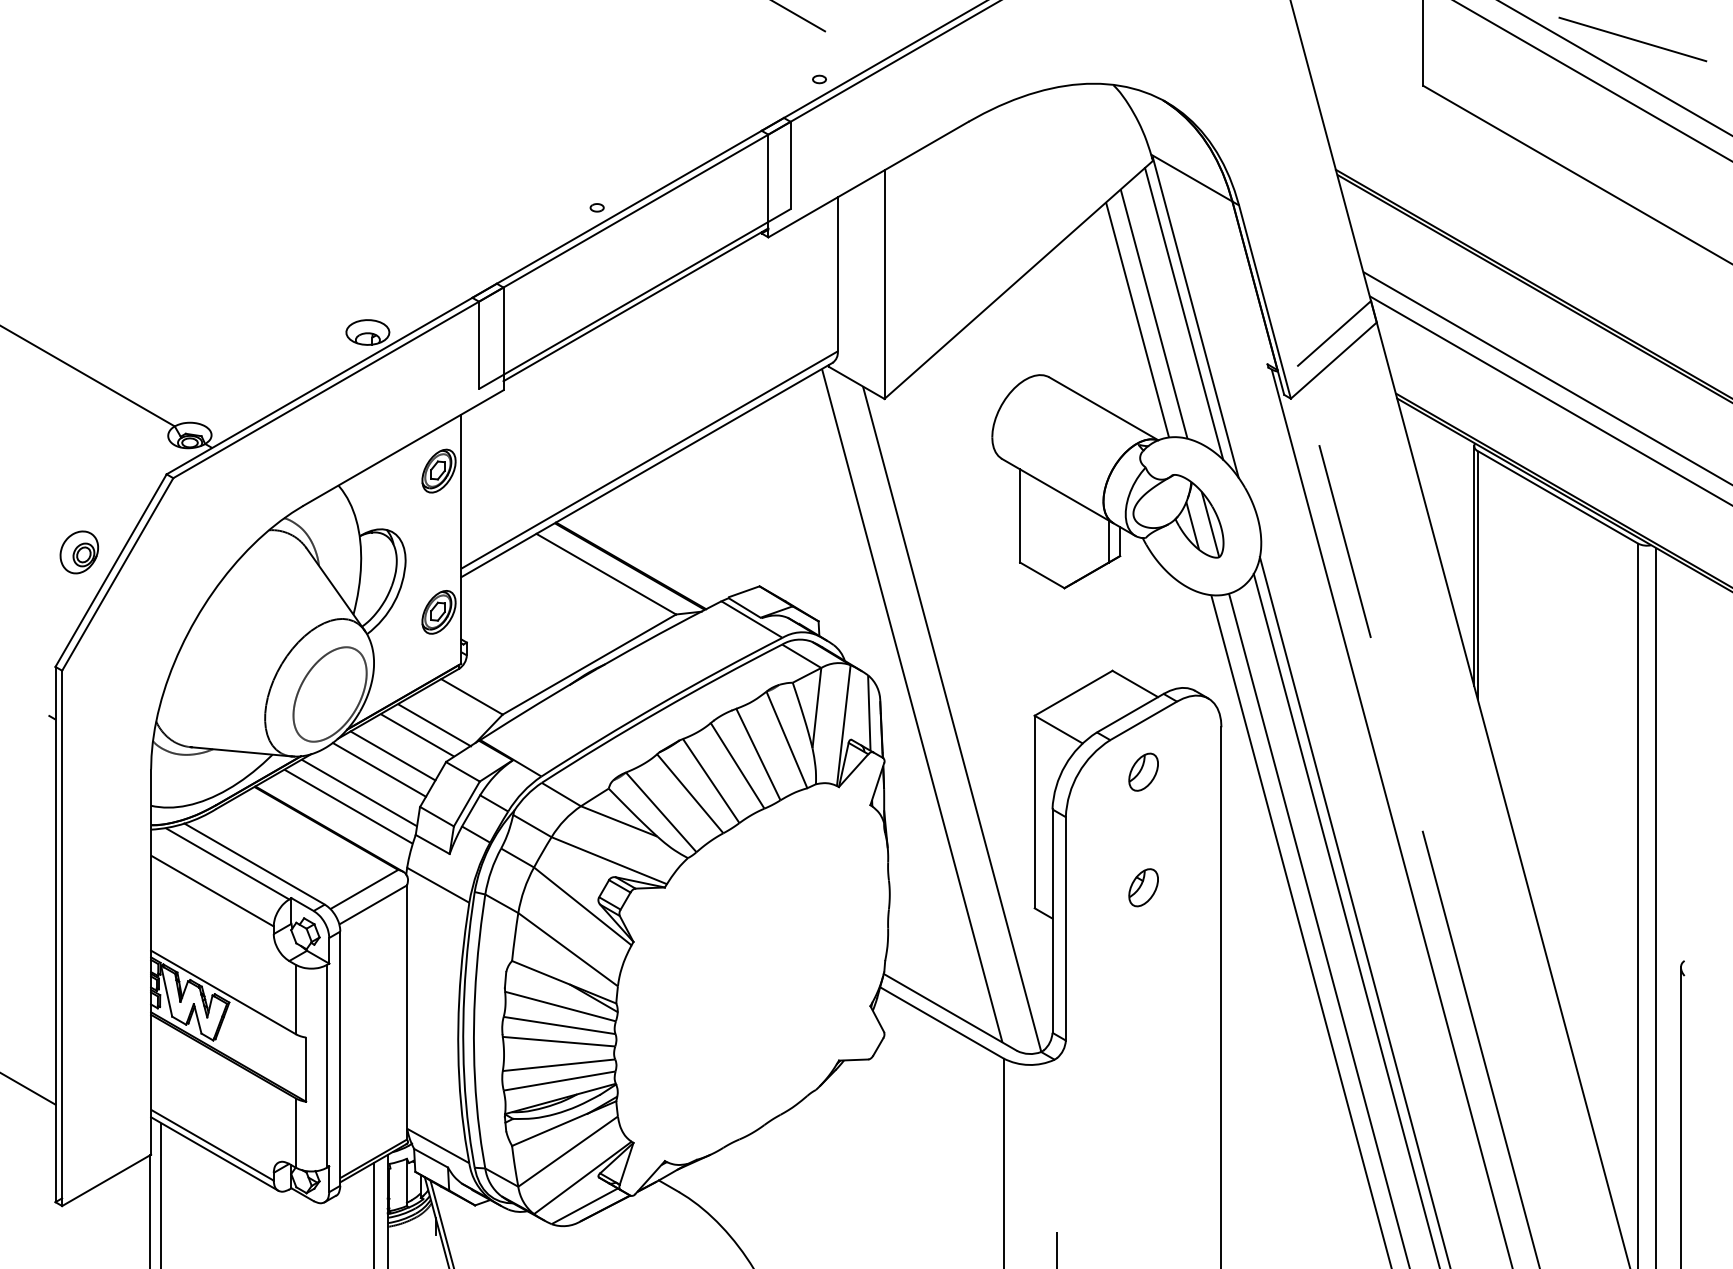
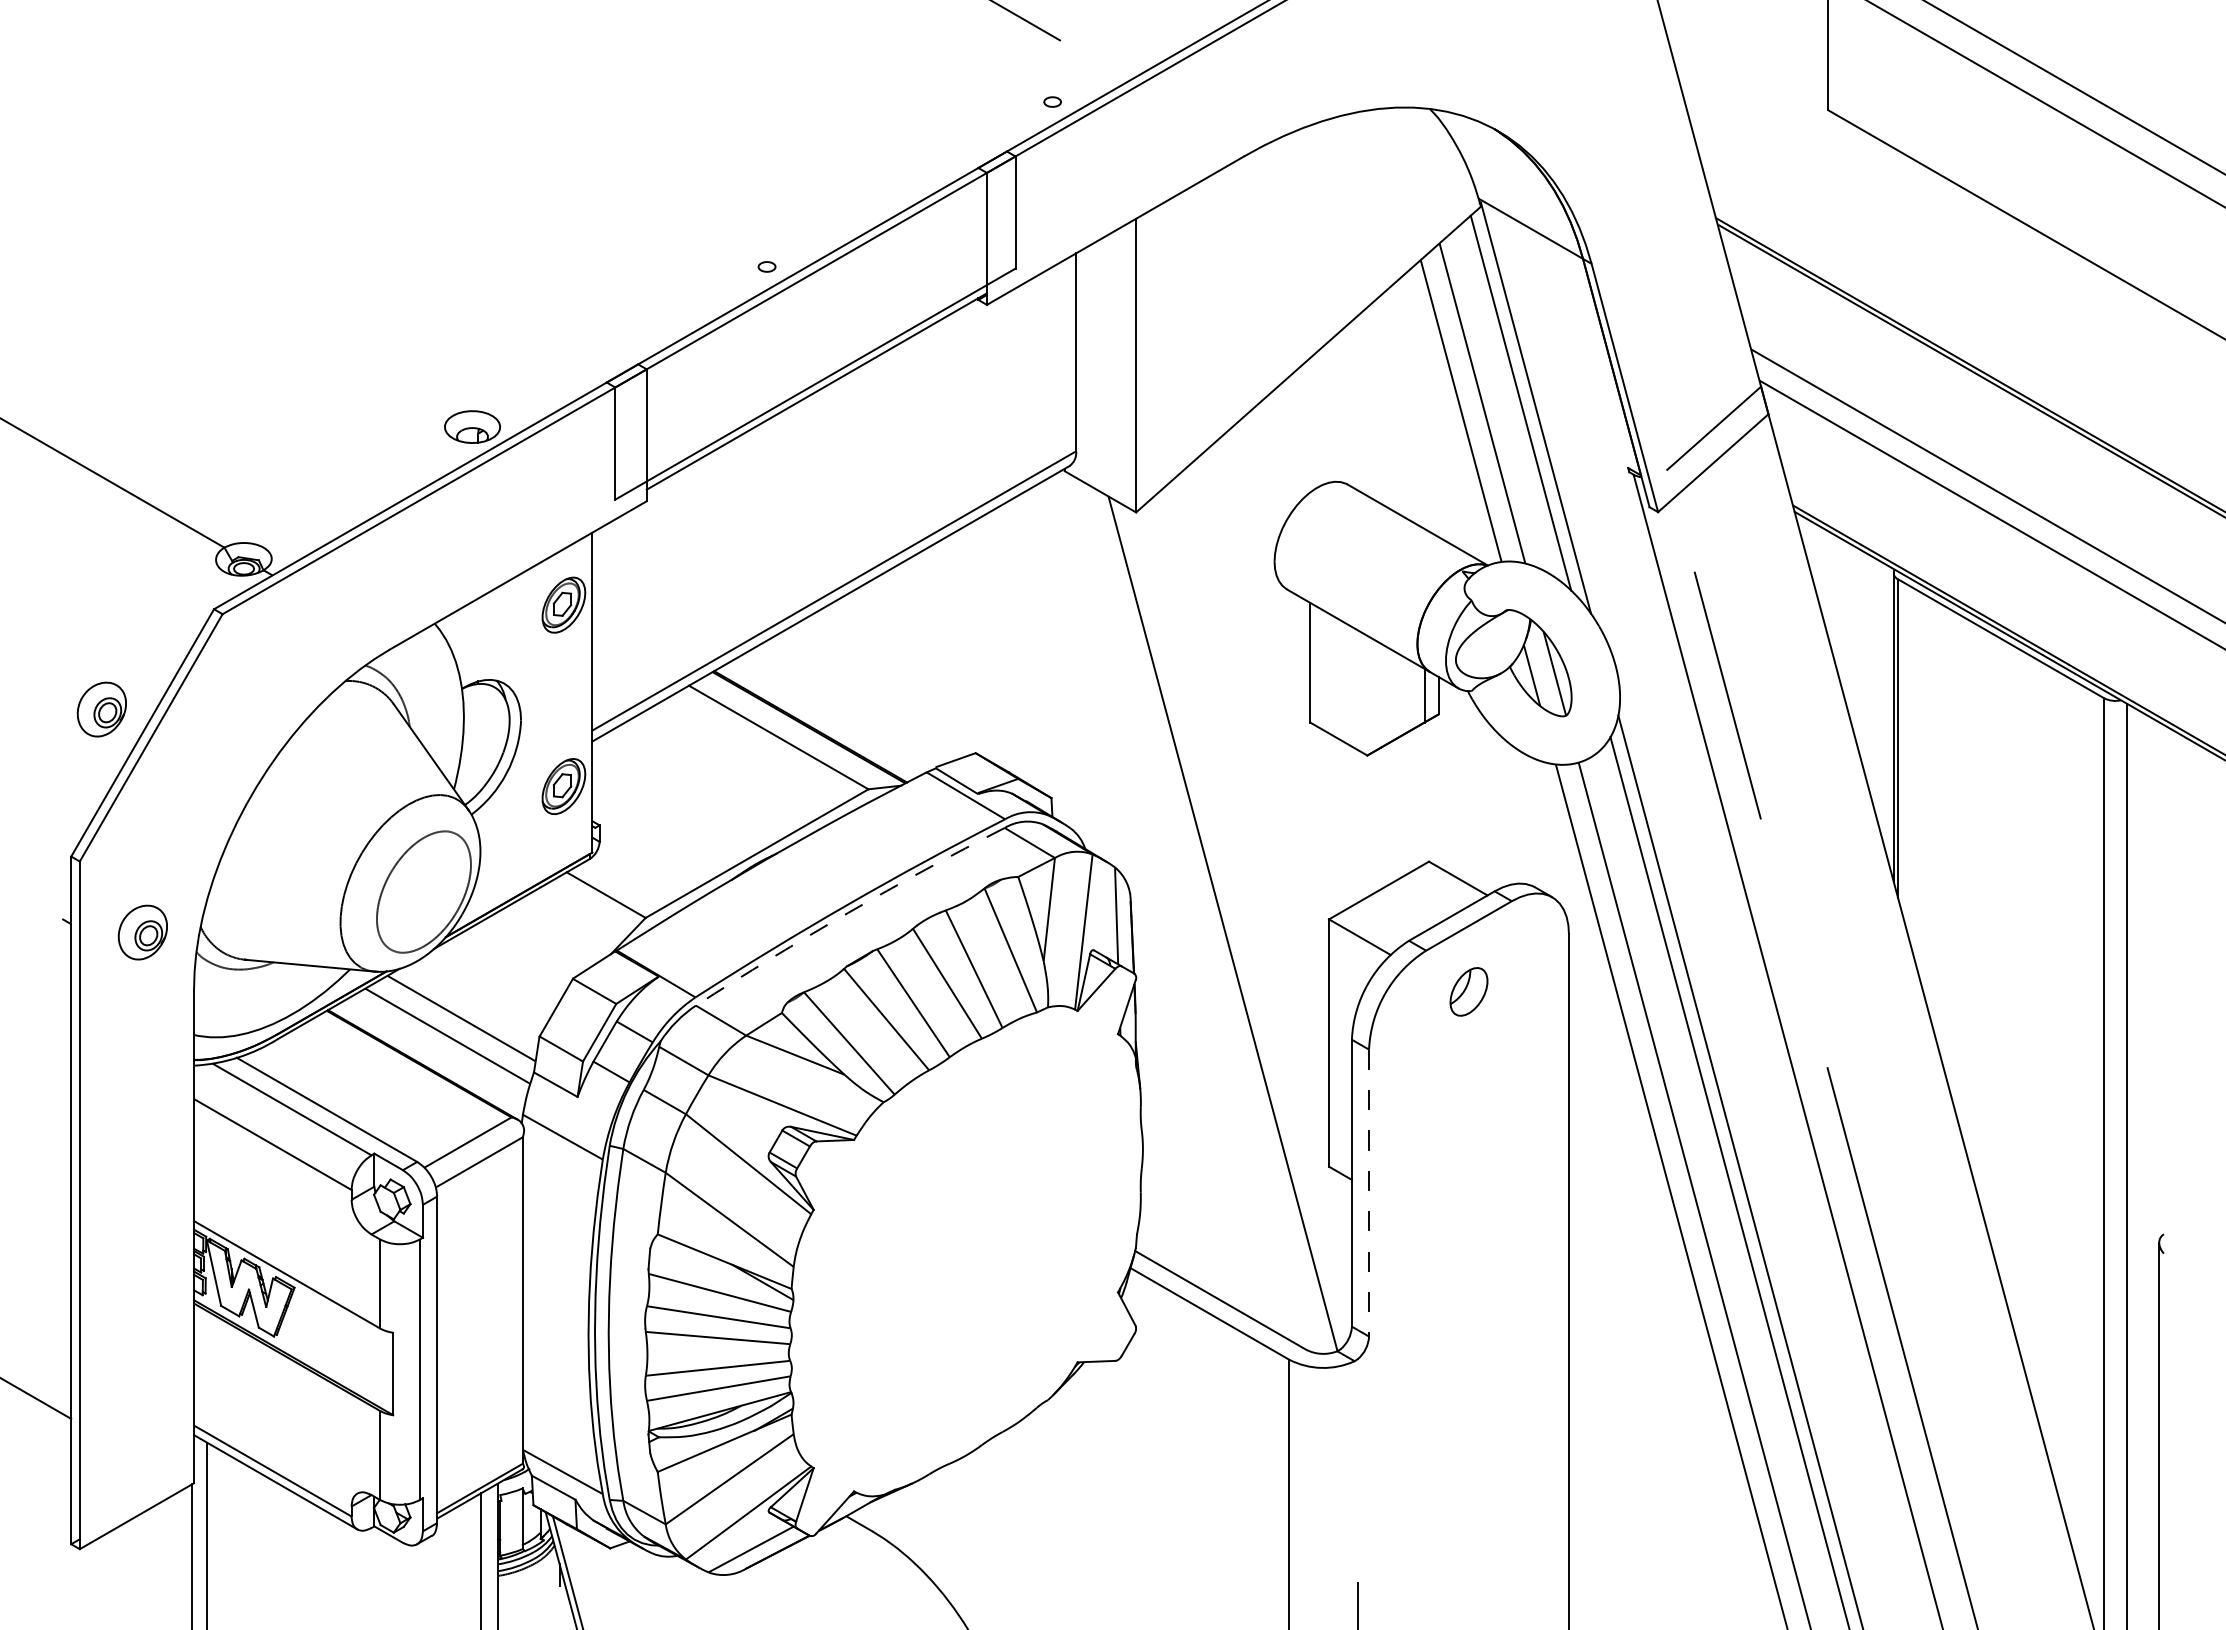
line: (1632, 39) -> (2097, 50), removed
line: (912, 705) -> (1171, 906), removed
arc: (660, 710) -> (848, 912), solid -> dashed
part: (110, 725) -> (142, 932), added
line: (434, 725) -> (558, 931), removed
line: (416, 735) -> (535, 944), removed
line: (392, 755) -> (504, 970), removed
line: (379, 769) -> (487, 988), removed
part: (1143, 887) -> (1468, 1140), removed
line: (1066, 929) -> (1369, 1193), solid -> dashed

